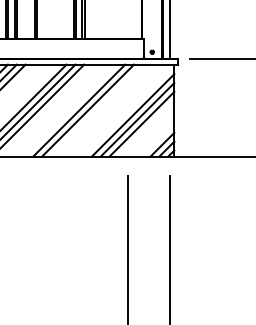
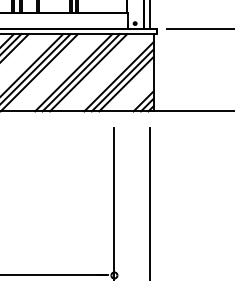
line: (96, 110) -> (88, 72), added

